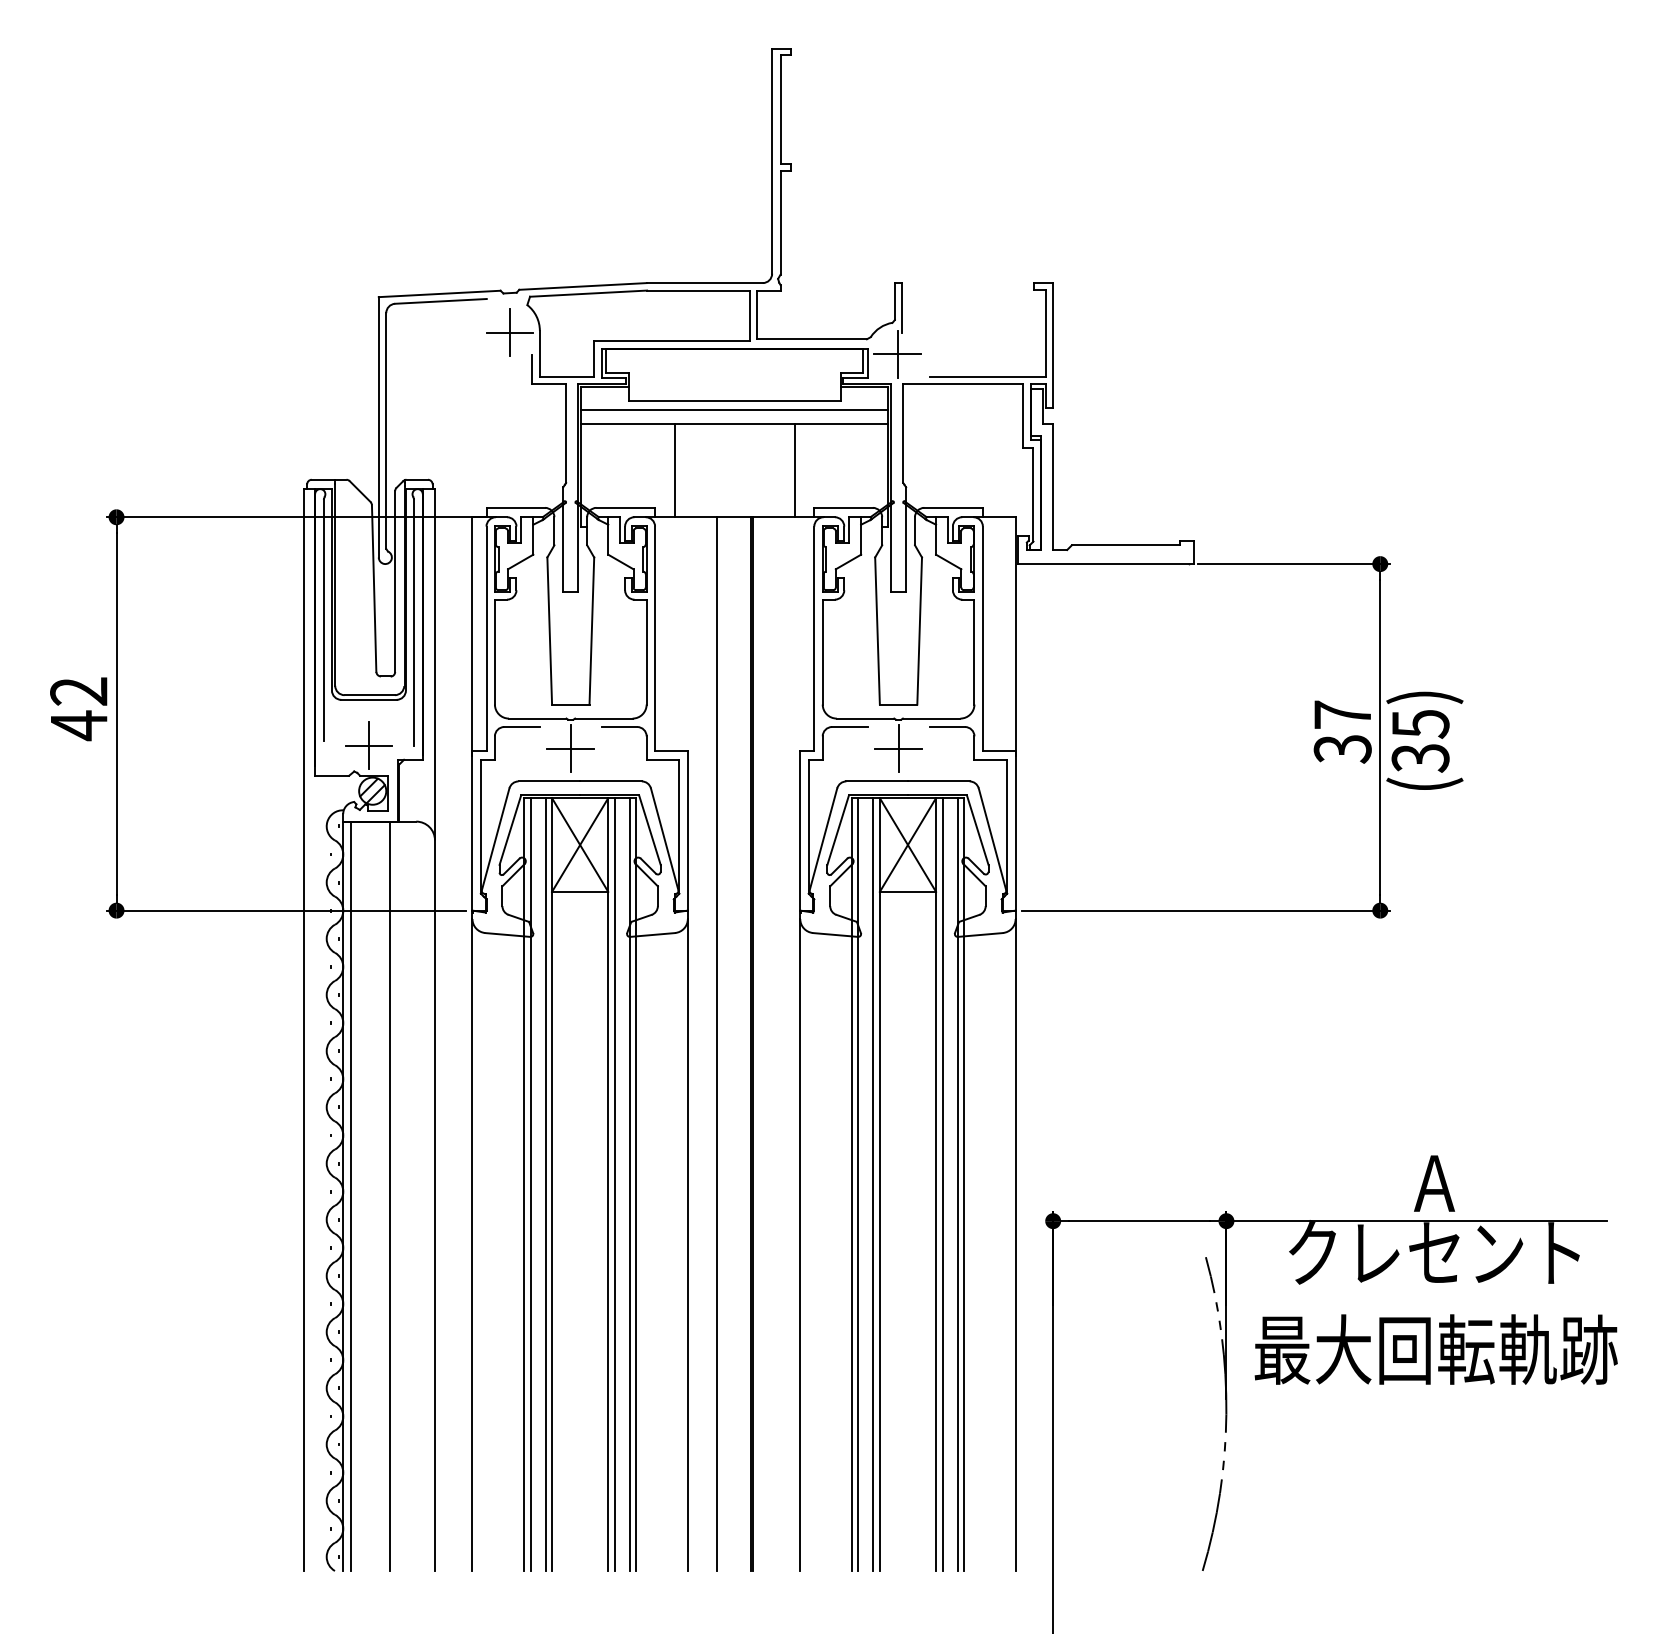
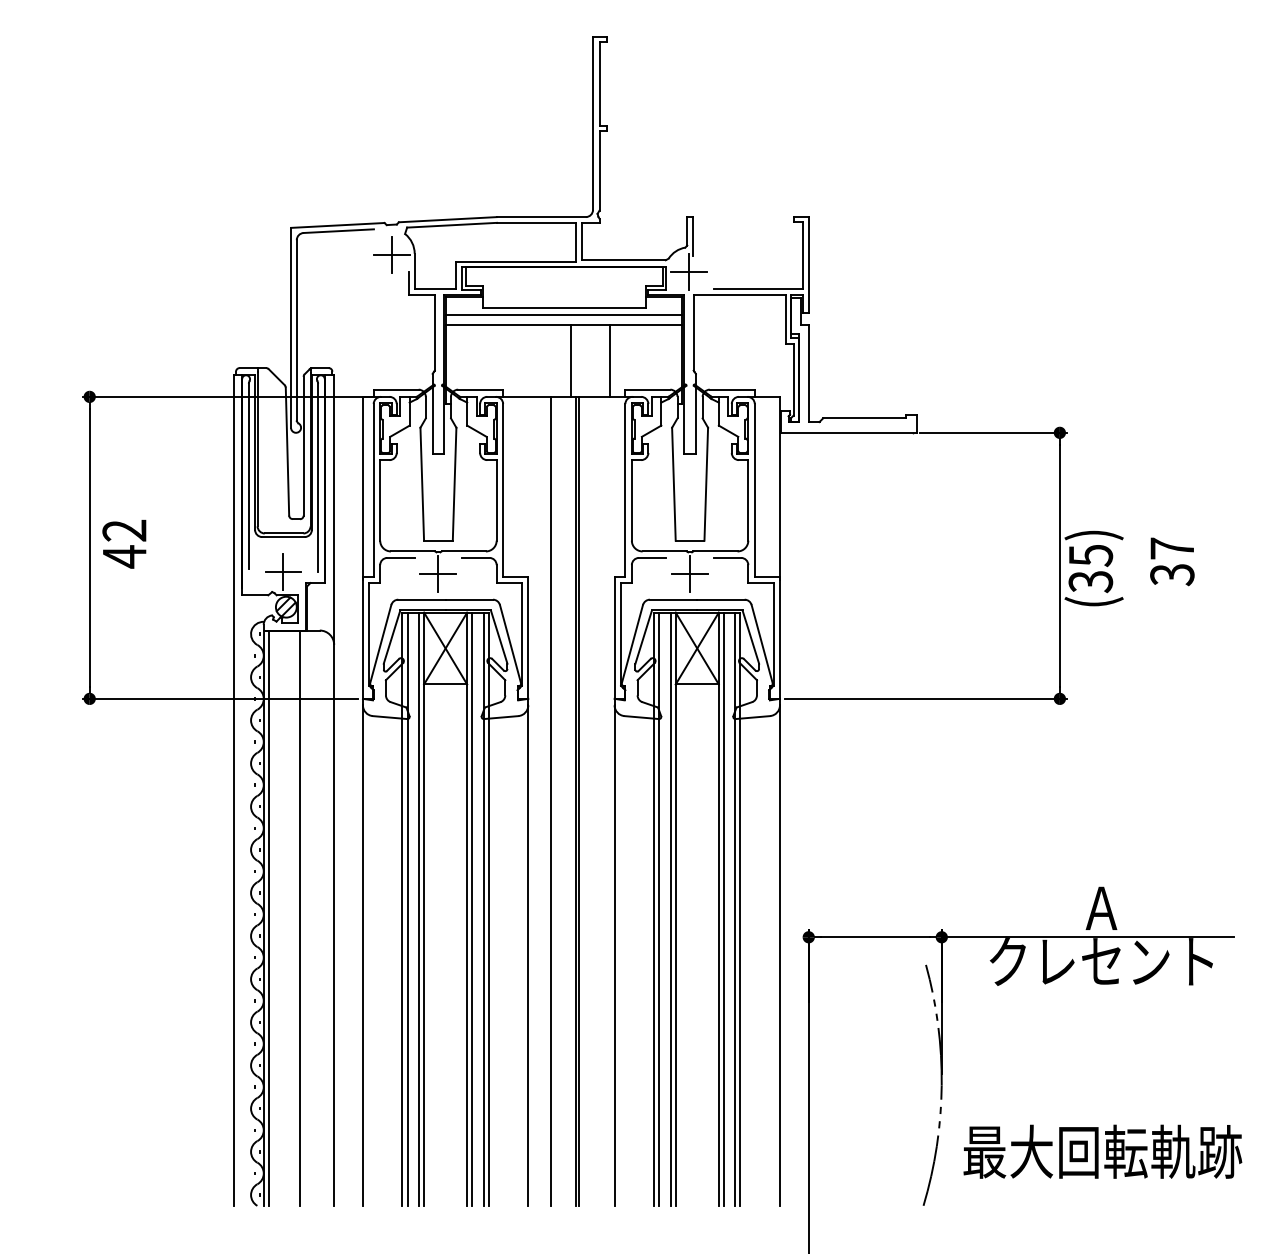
line: (674, 470) -> (571, 360), moved
text: (78, 709) -> (124, 544), moved
text: (1342, 731) -> (1172, 561), moved
text: (1435, 1349) -> (1102, 1151), moved

